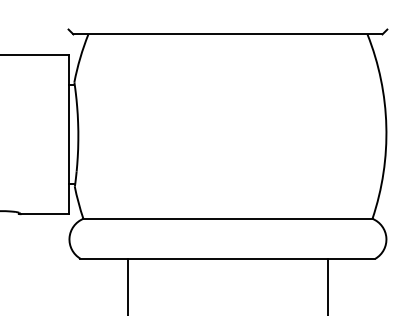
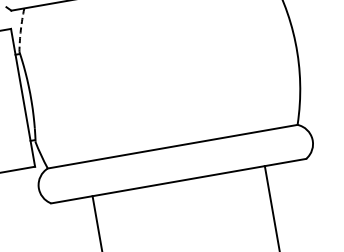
arc: (80, 58) -> (21, 30), solid -> dashed

